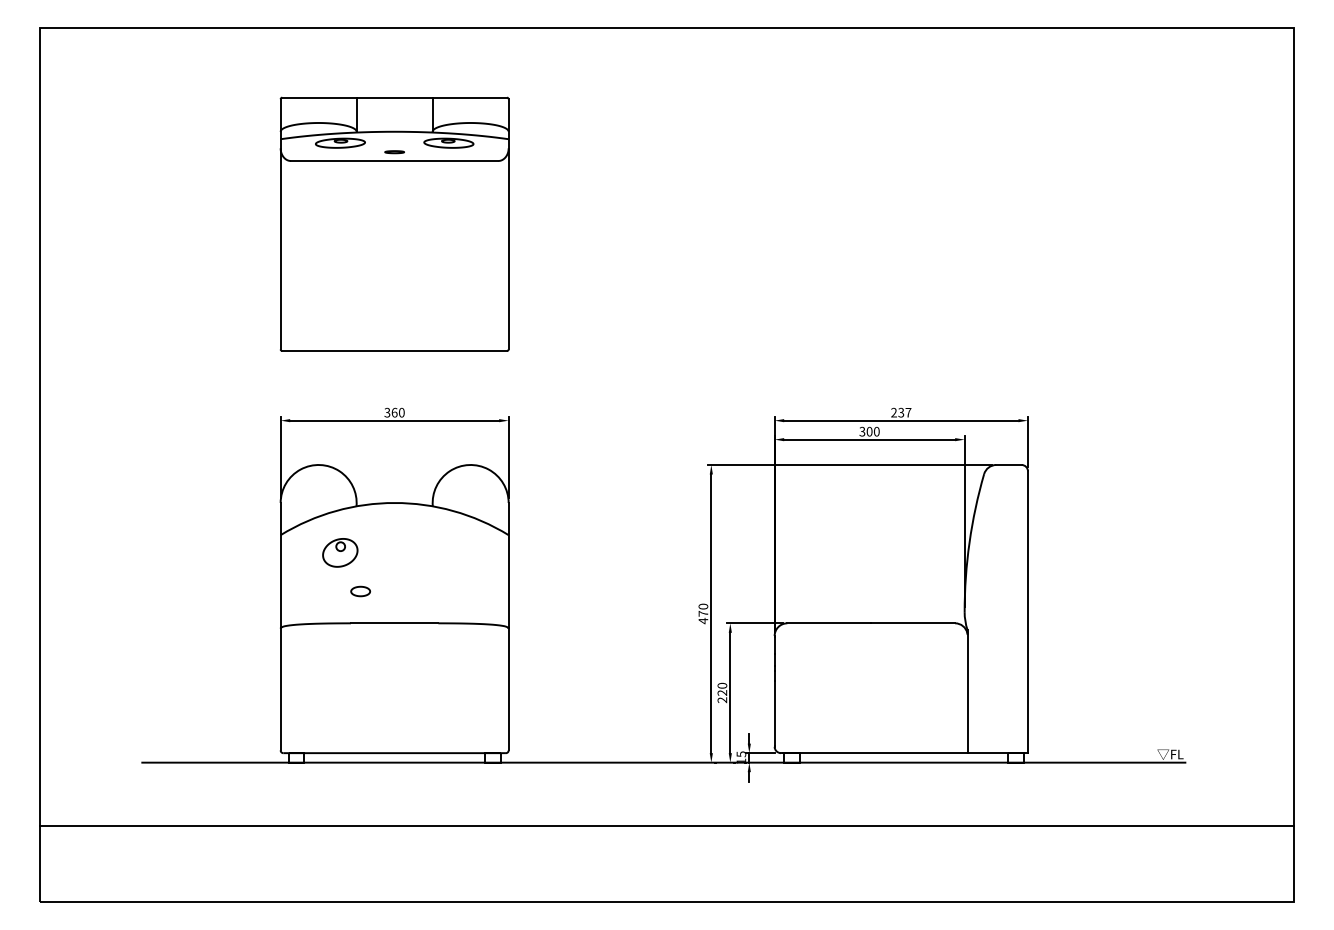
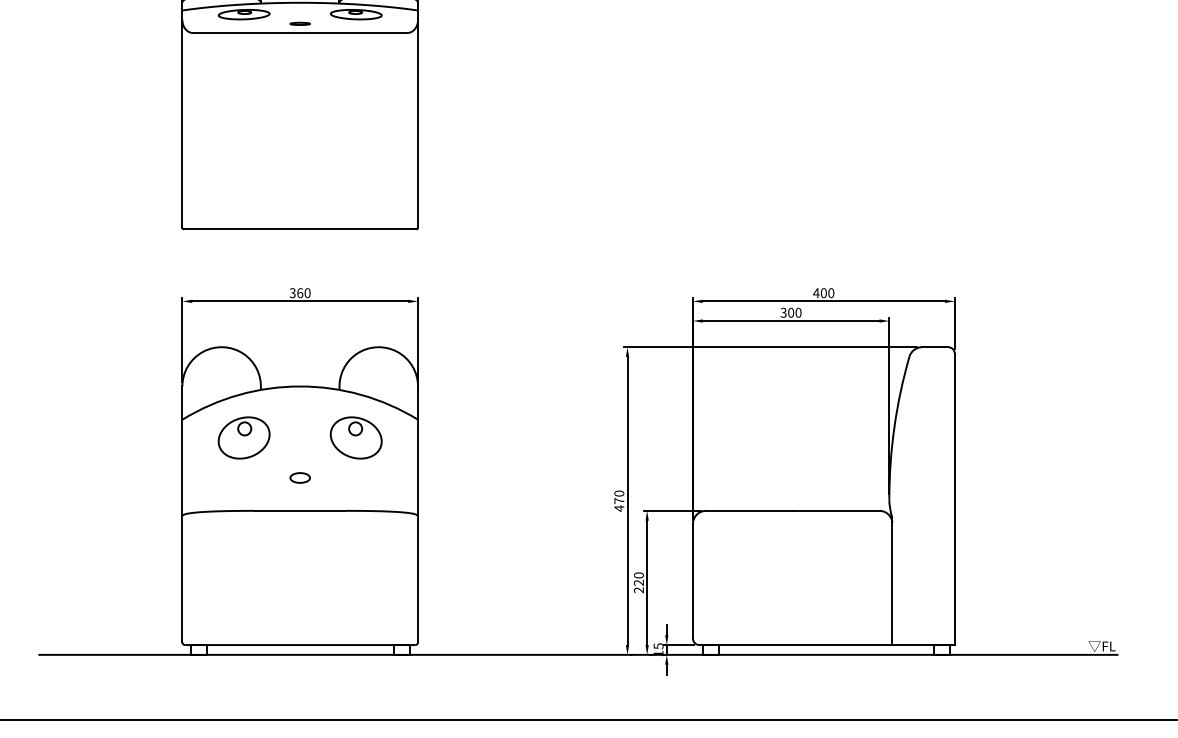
text: (900, 412) -> (823, 292), 237 -> 400
part: (339, 552) -> (243, 437), size x1.43
part: (448, 552) -> (355, 437), added
part: (360, 591) -> (300, 477), moved

